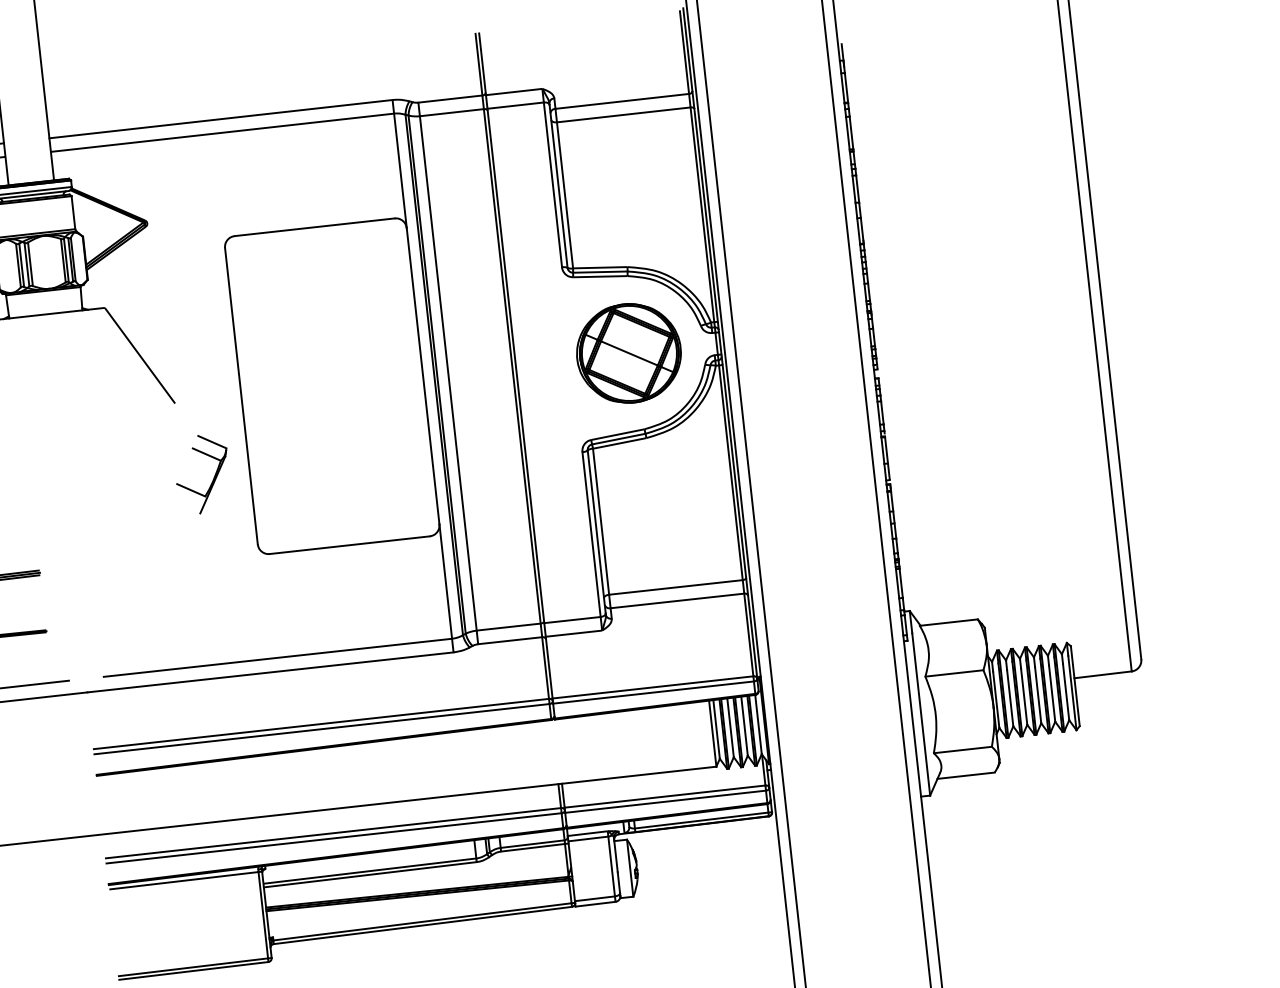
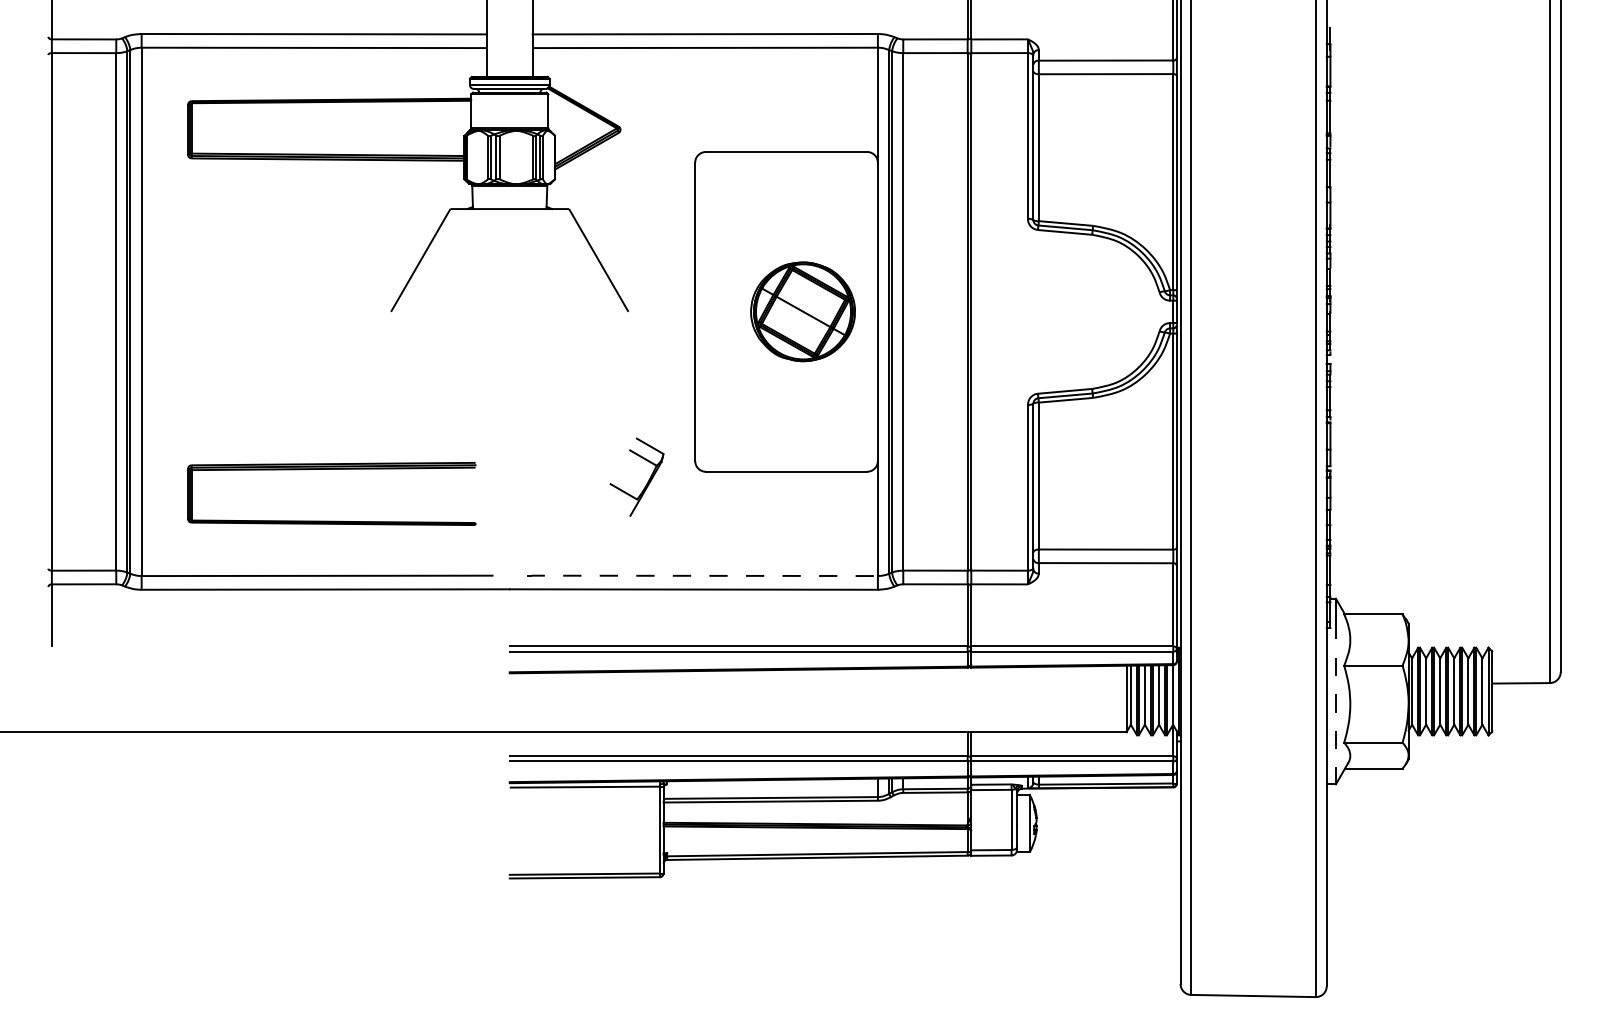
part: (628, 353) -> (802, 311), moved
part: (213, 477) -> (647, 481), moved
line: (276, 657) -> (701, 575), solid -> dashed
line: (920, 714) -> (1335, 702), solid -> dashed

